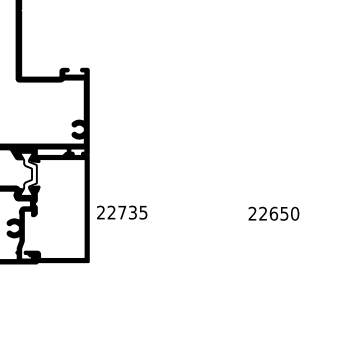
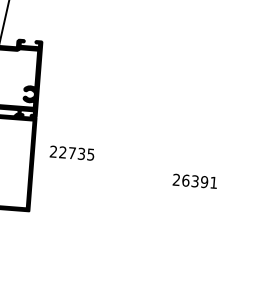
text: (122, 212) -> (72, 153), moved
text: (279, 213) -> (200, 181), 22650 -> 26391

